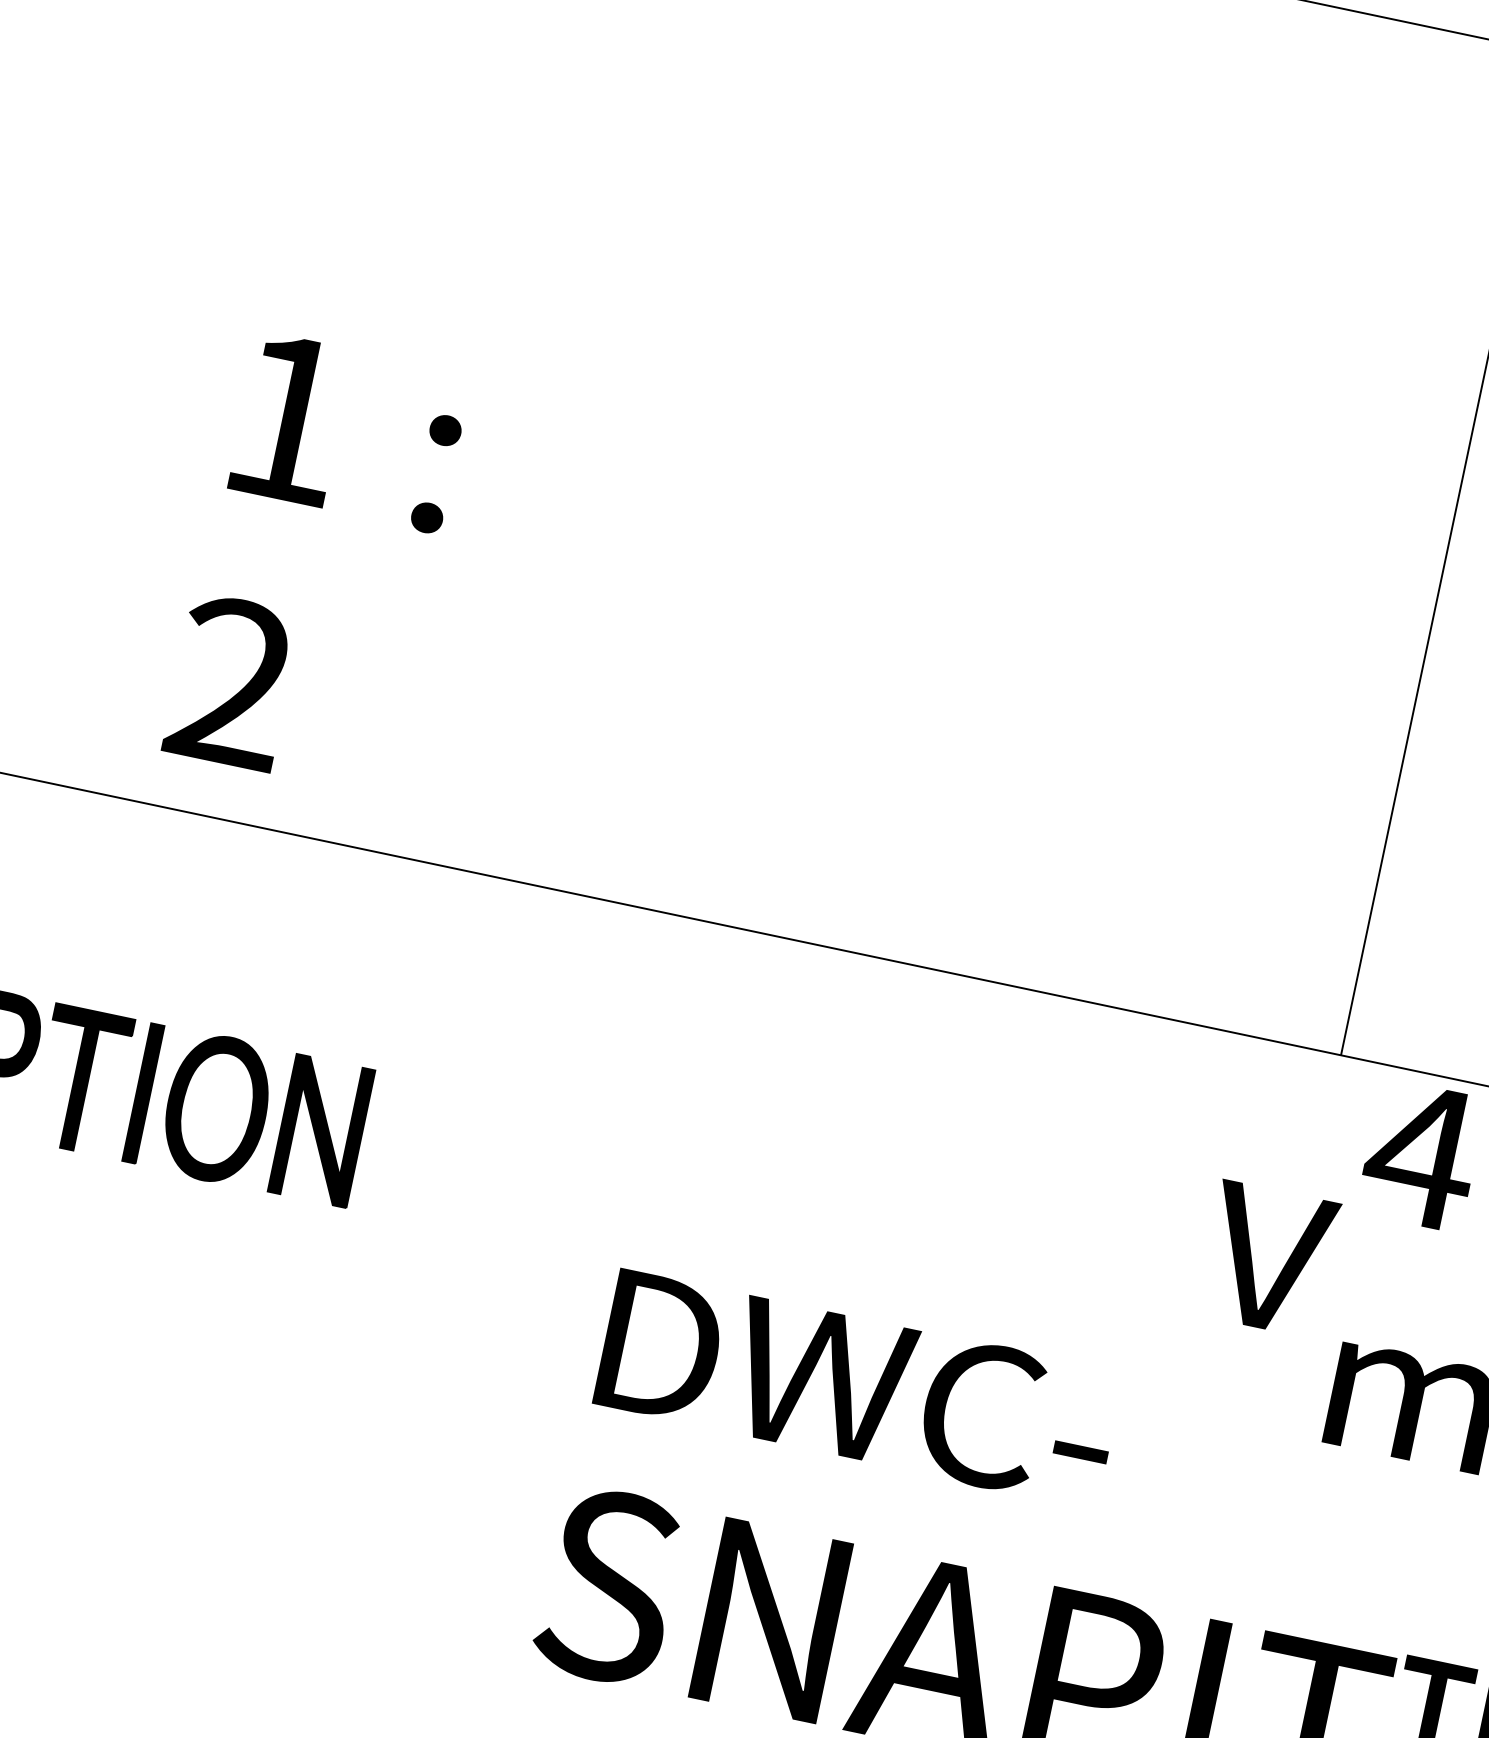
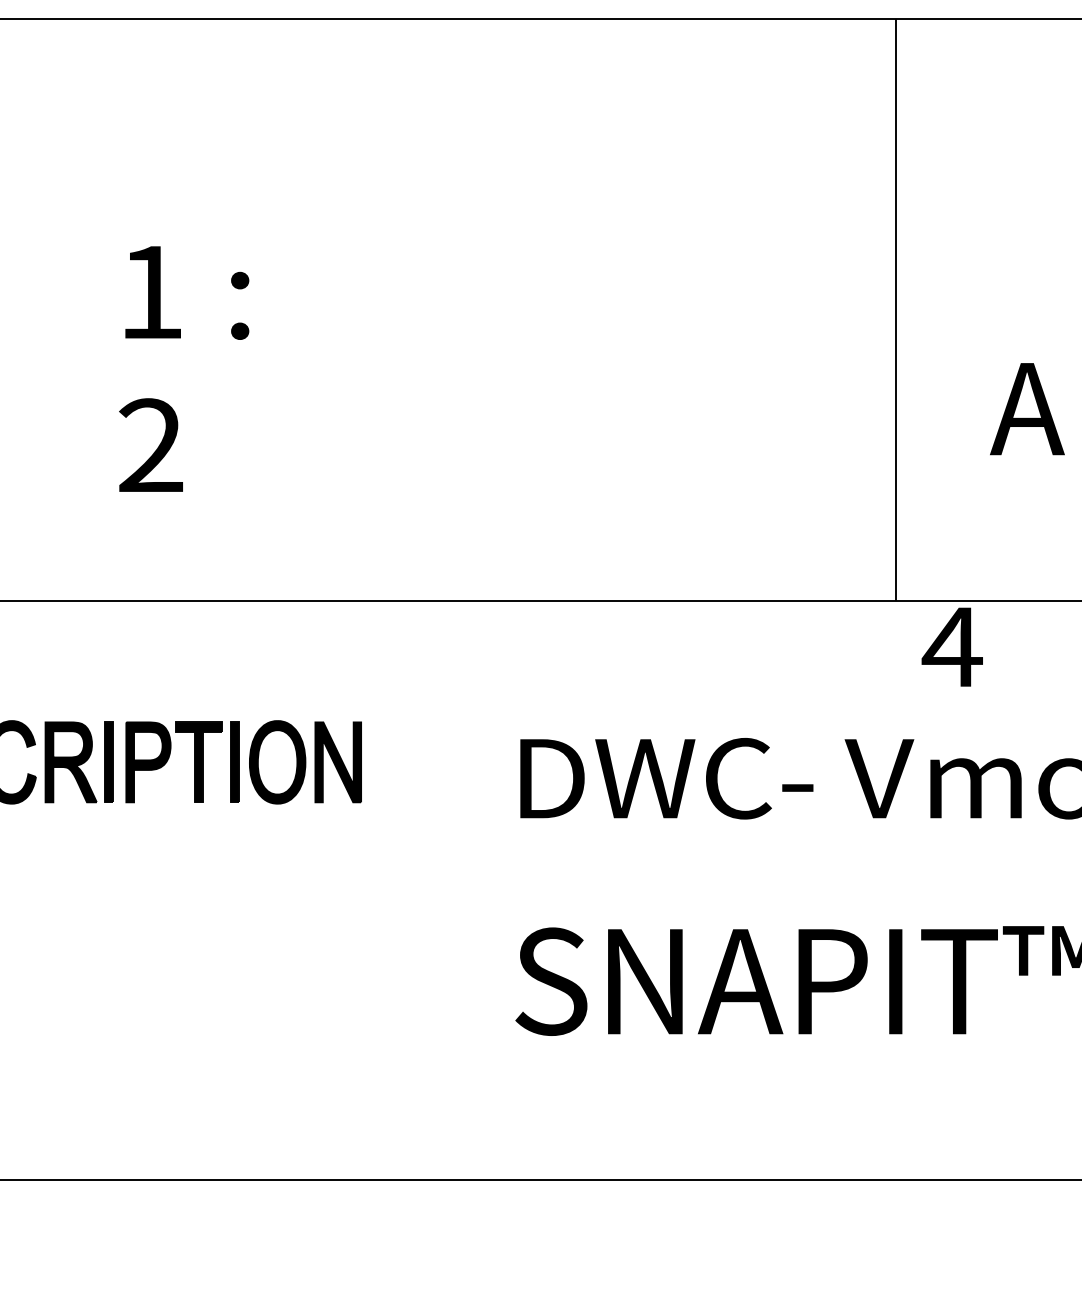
text: (317, 561) -> (184, 368), moved
text: (1268, 1258) -> (879, 778), moved
text: (857, 1388) -> (666, 778), moved

